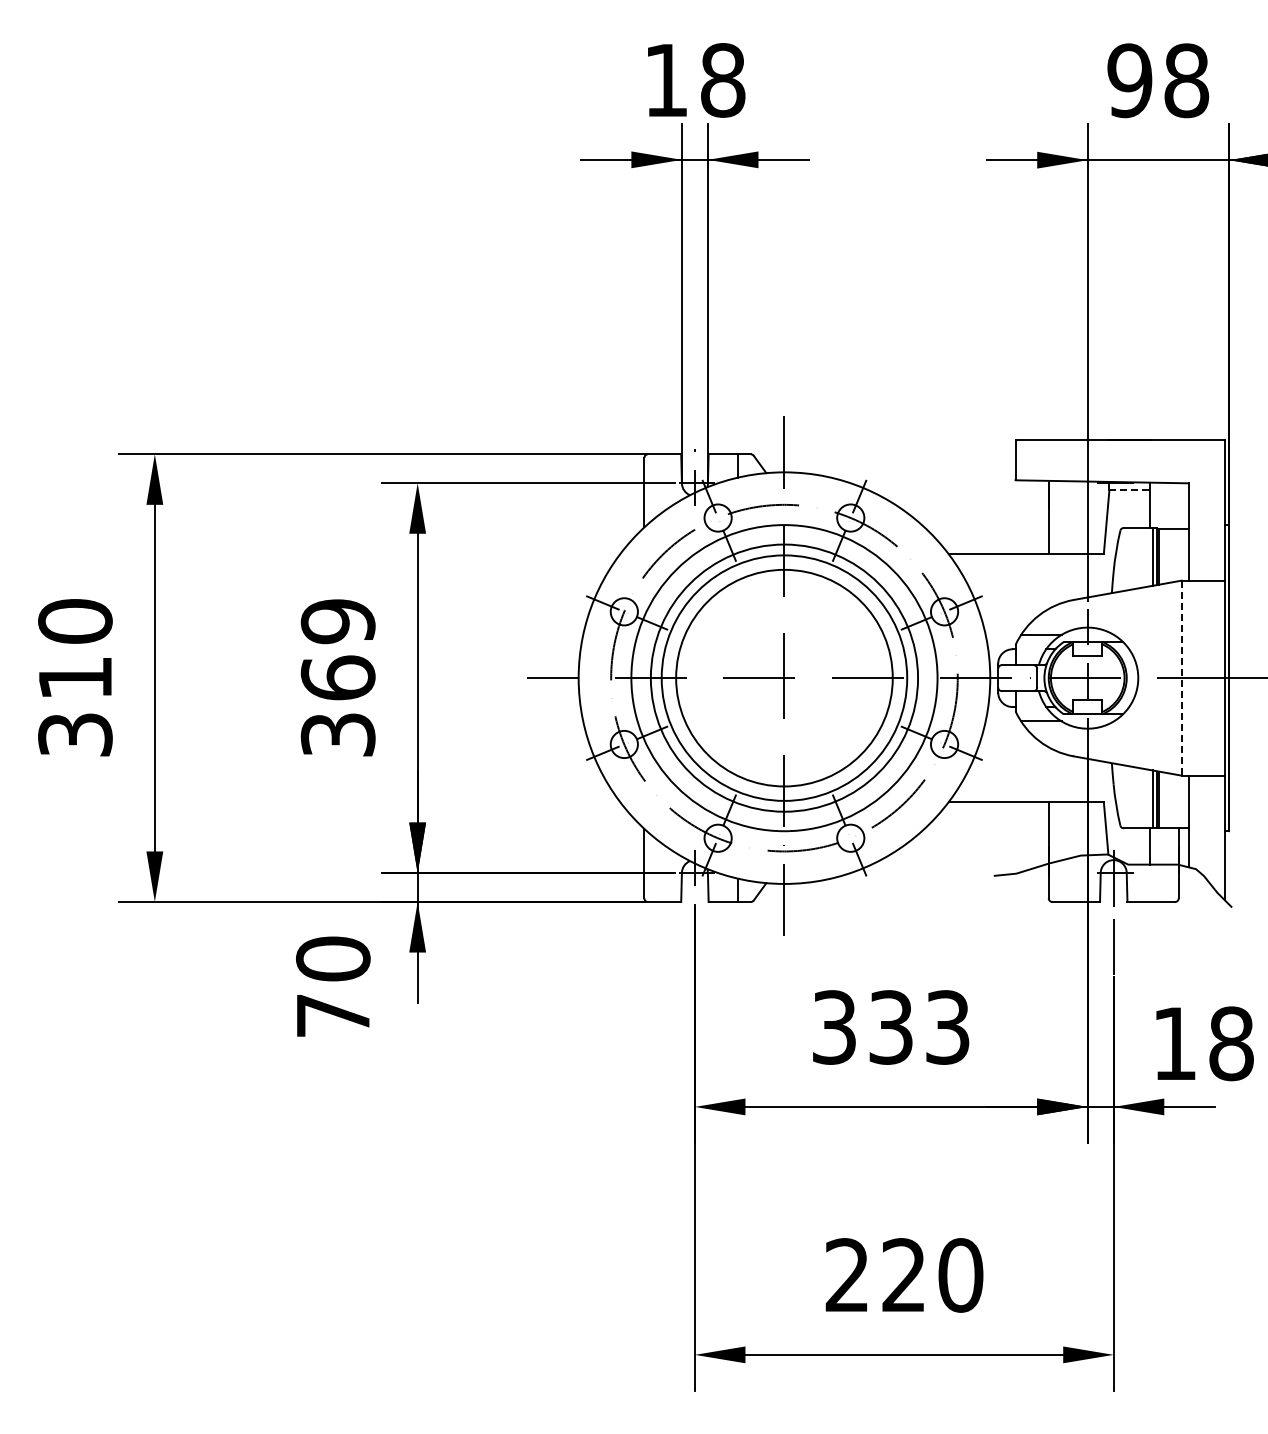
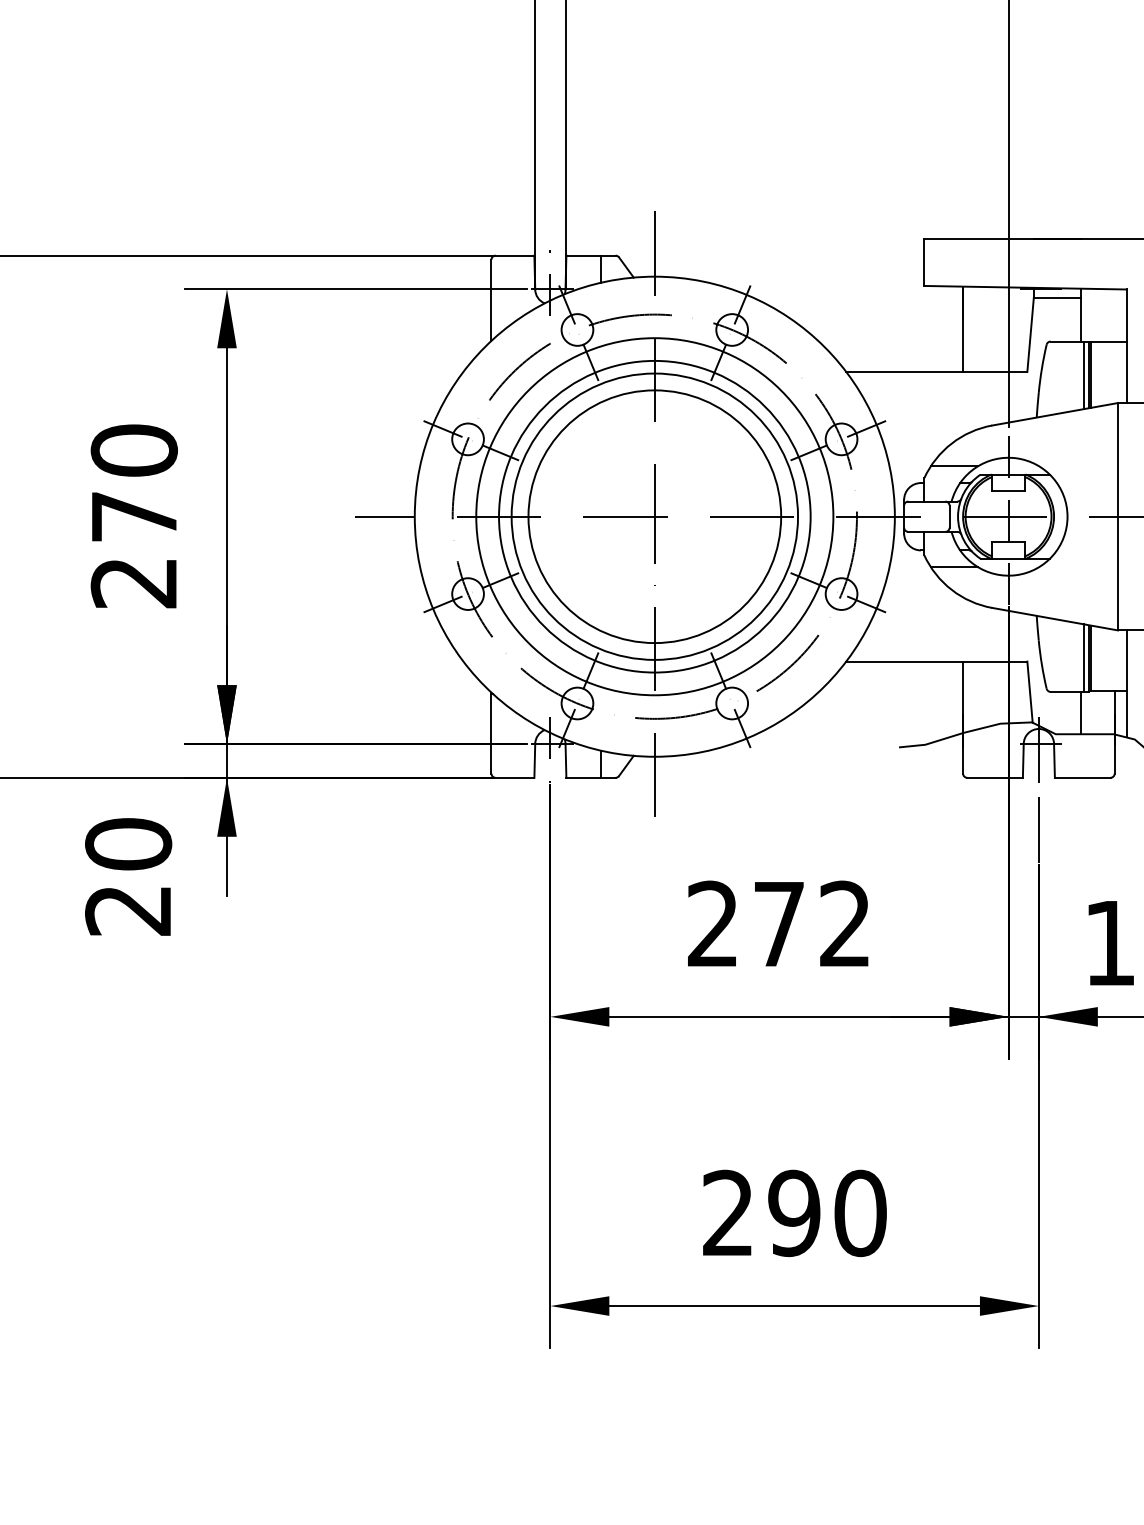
line: (1130, 490) -> (1058, 297), dashed -> solid
text: (337, 677) -> (133, 515), 369 -> 270
line: (1181, 678) -> (1117, 517), dashed -> solid
text: (332, 1016) -> (127, 911), 70 -> 20
text: (890, 1027) -> (778, 924), 333 -> 272
text: (903, 1275) -> (793, 1213), 220 -> 290

